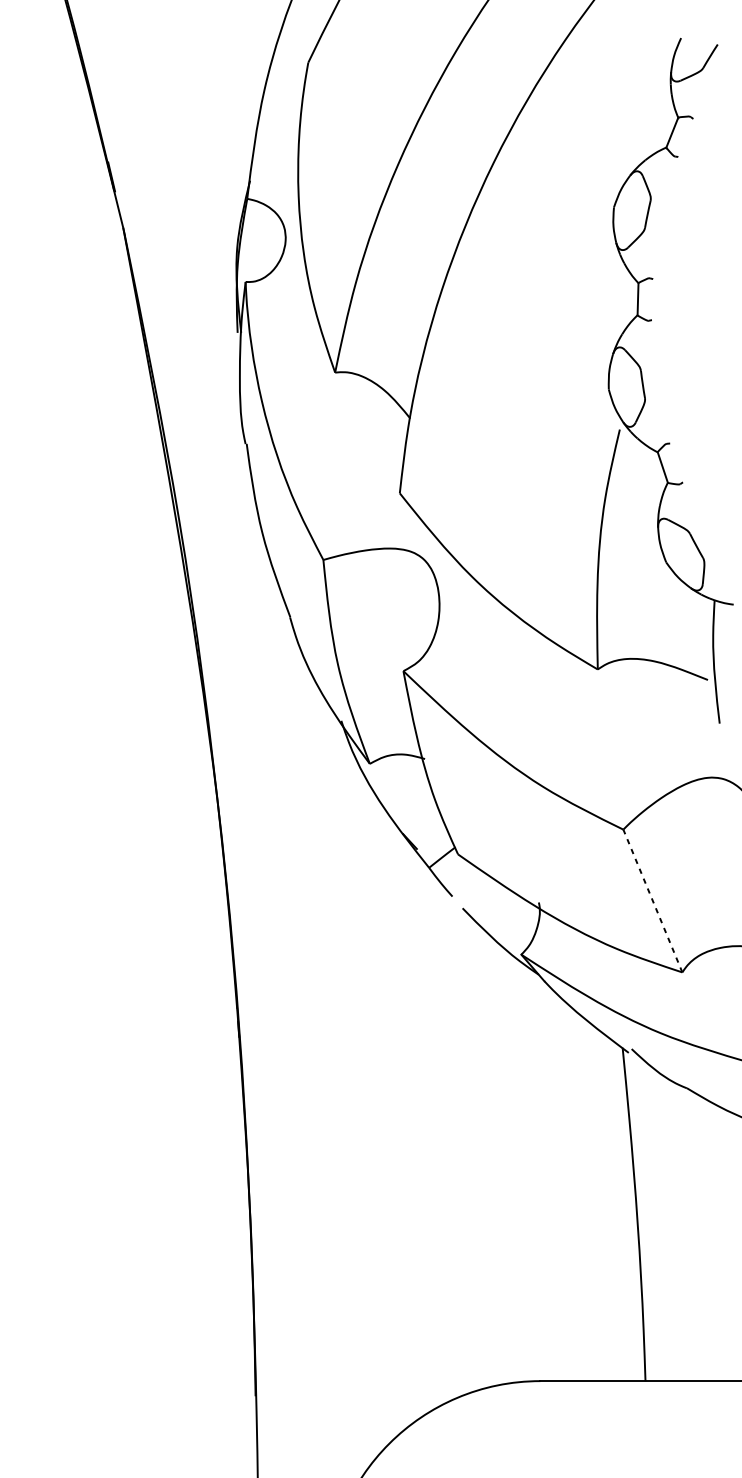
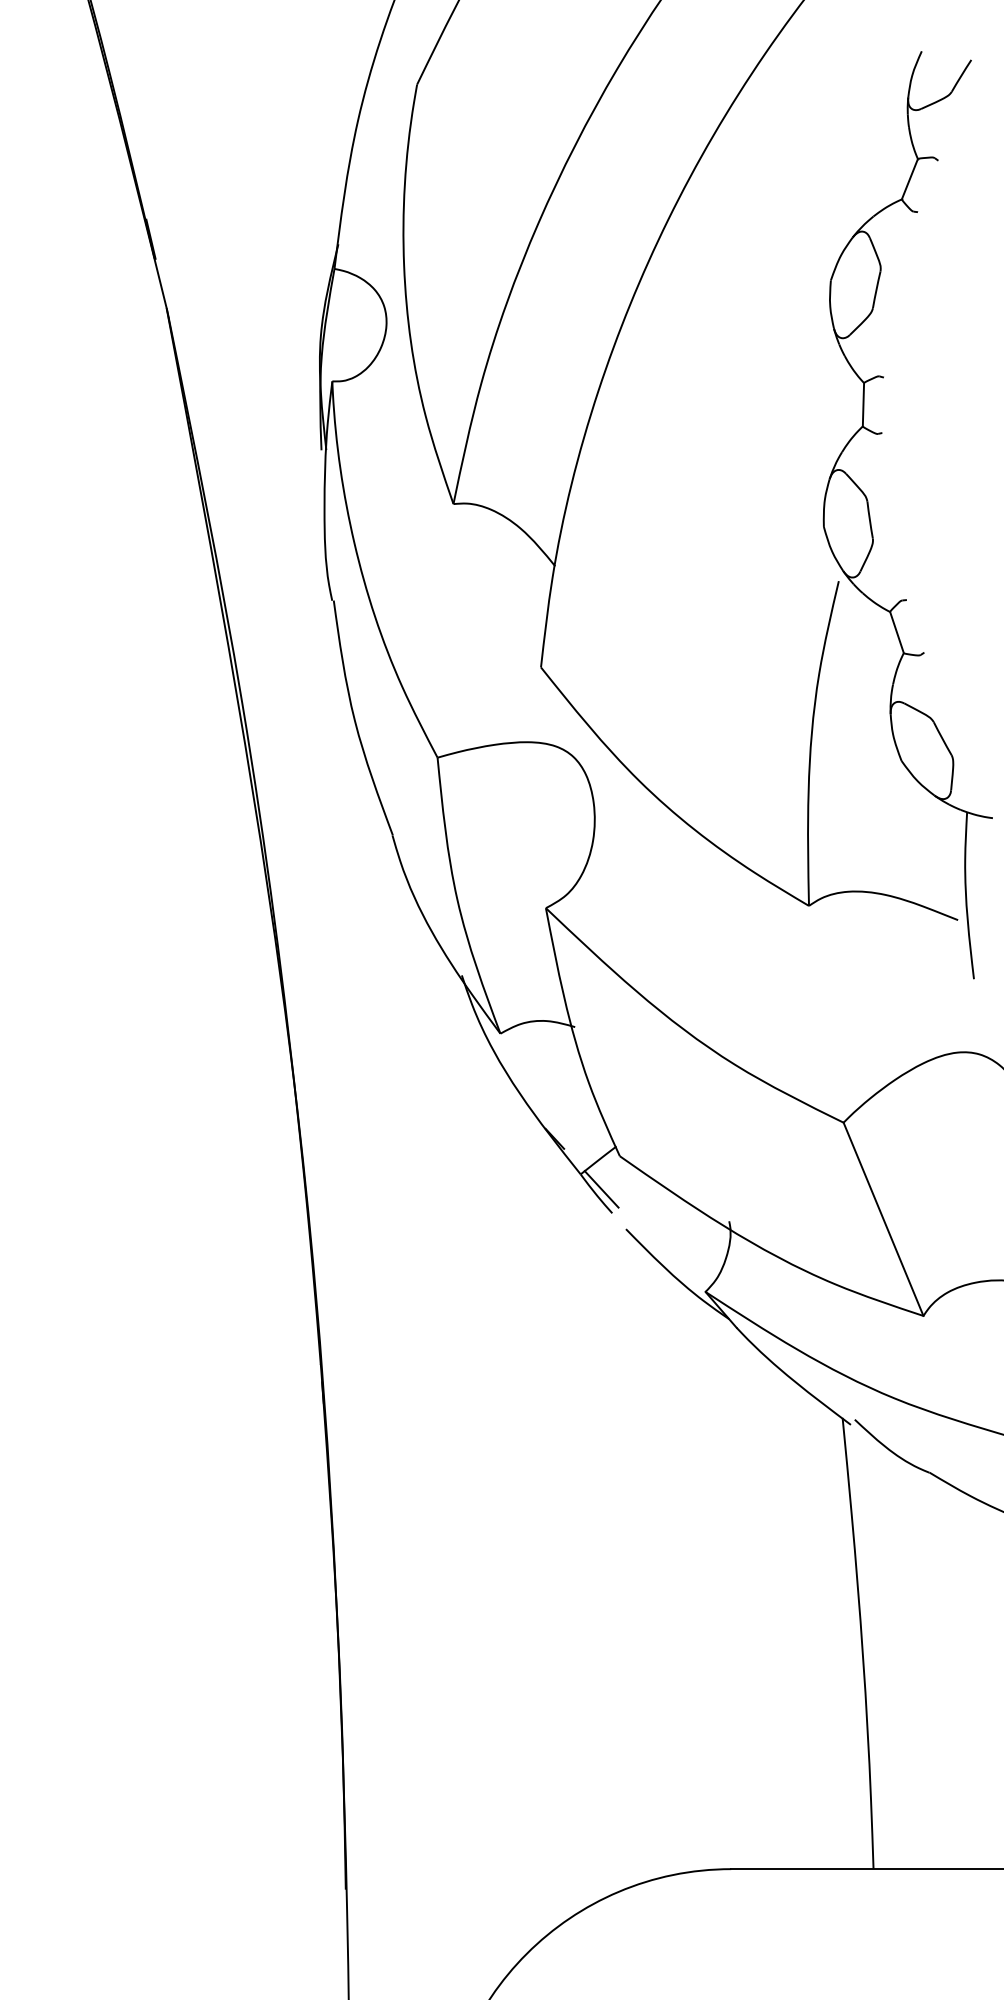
line: (444, 879) -> (601, 1189), added
line: (652, 901) -> (883, 1219), dashed -> solid

